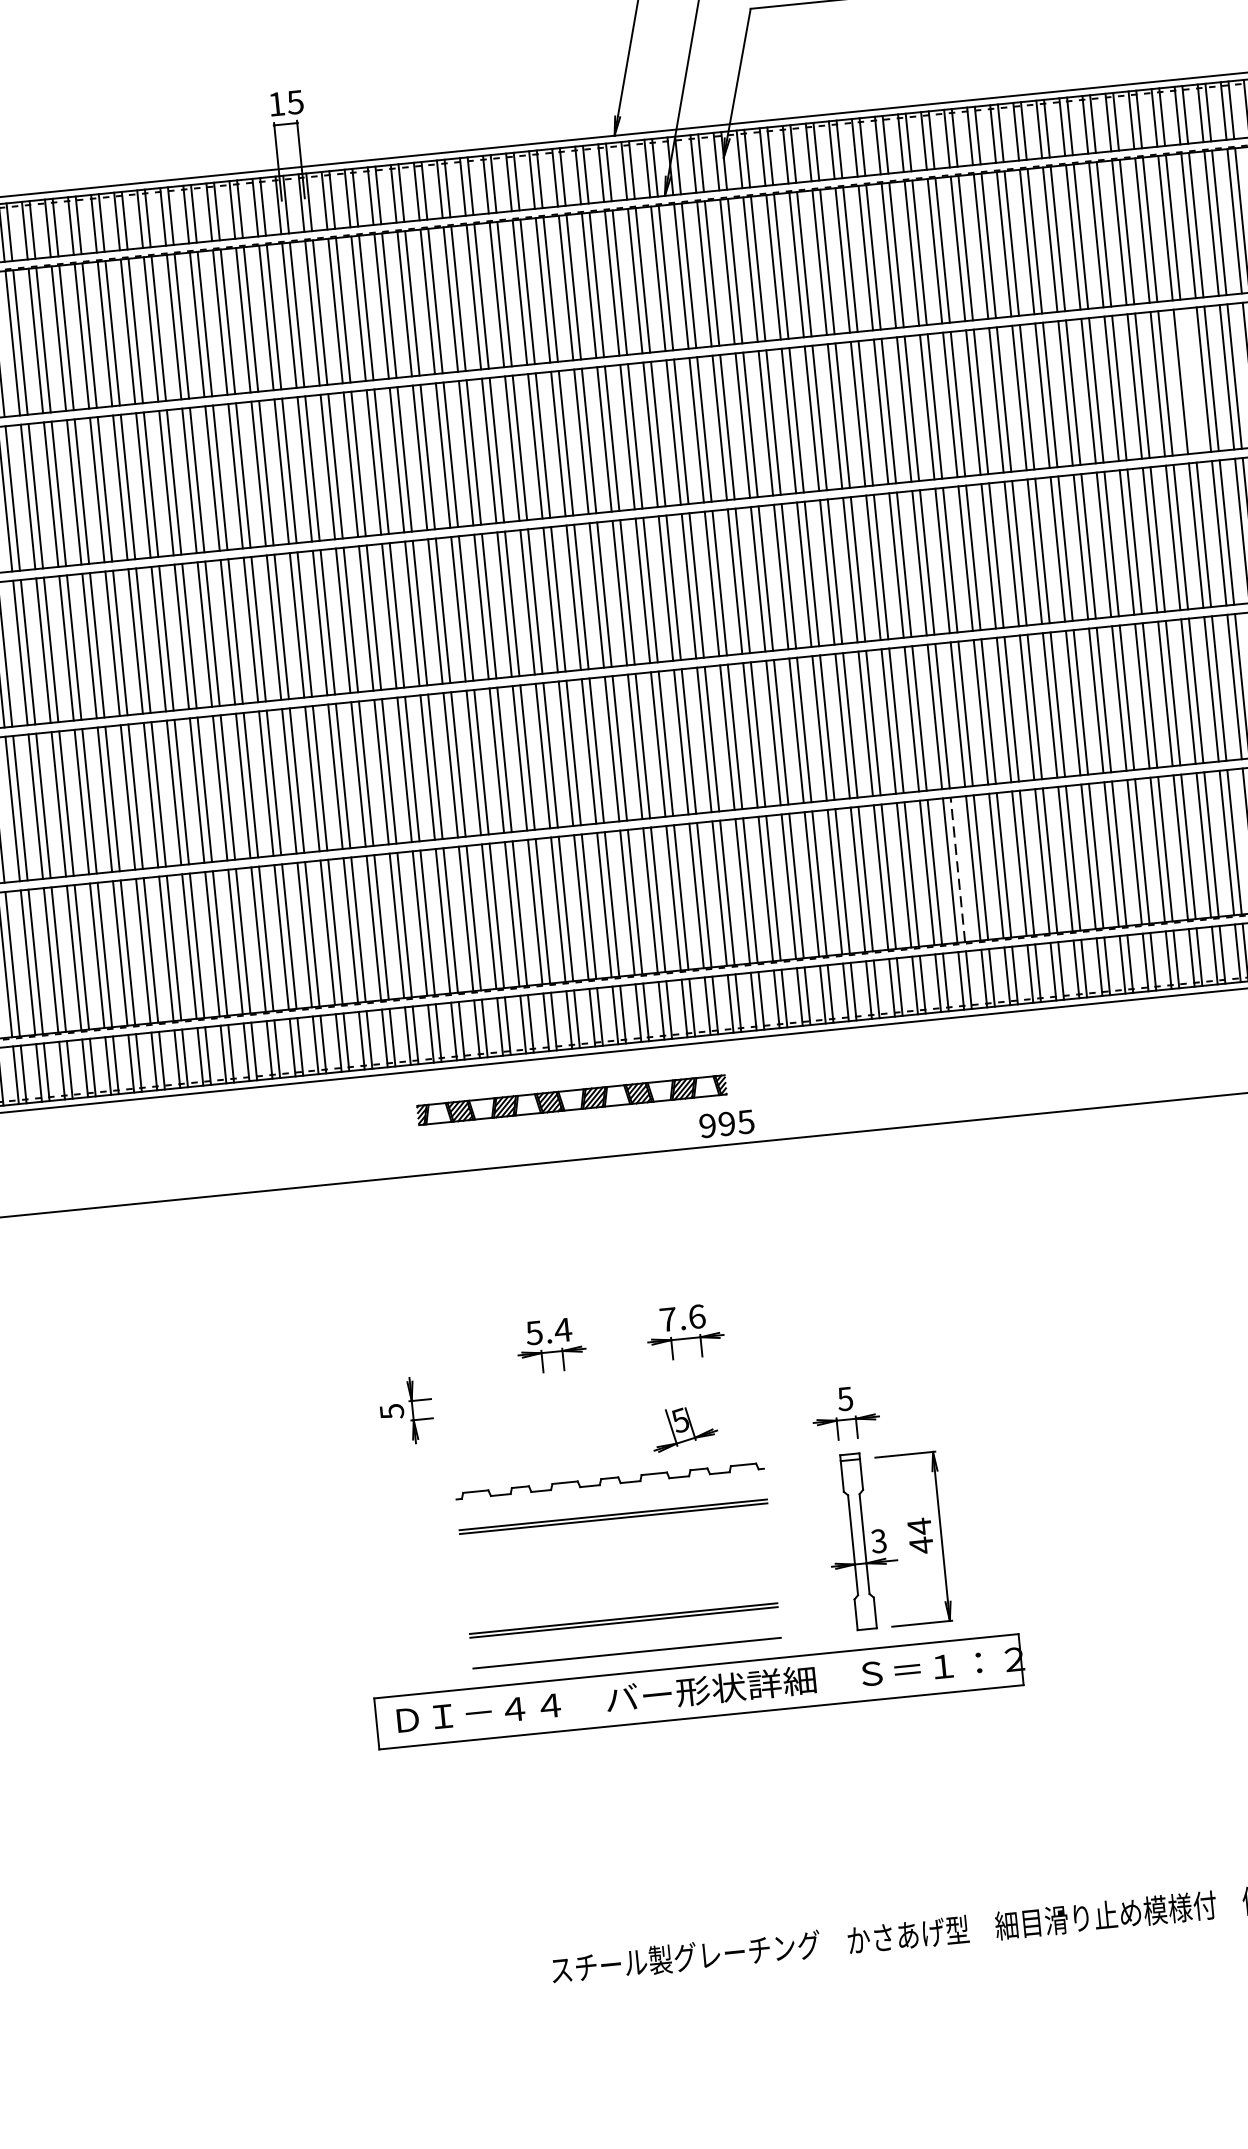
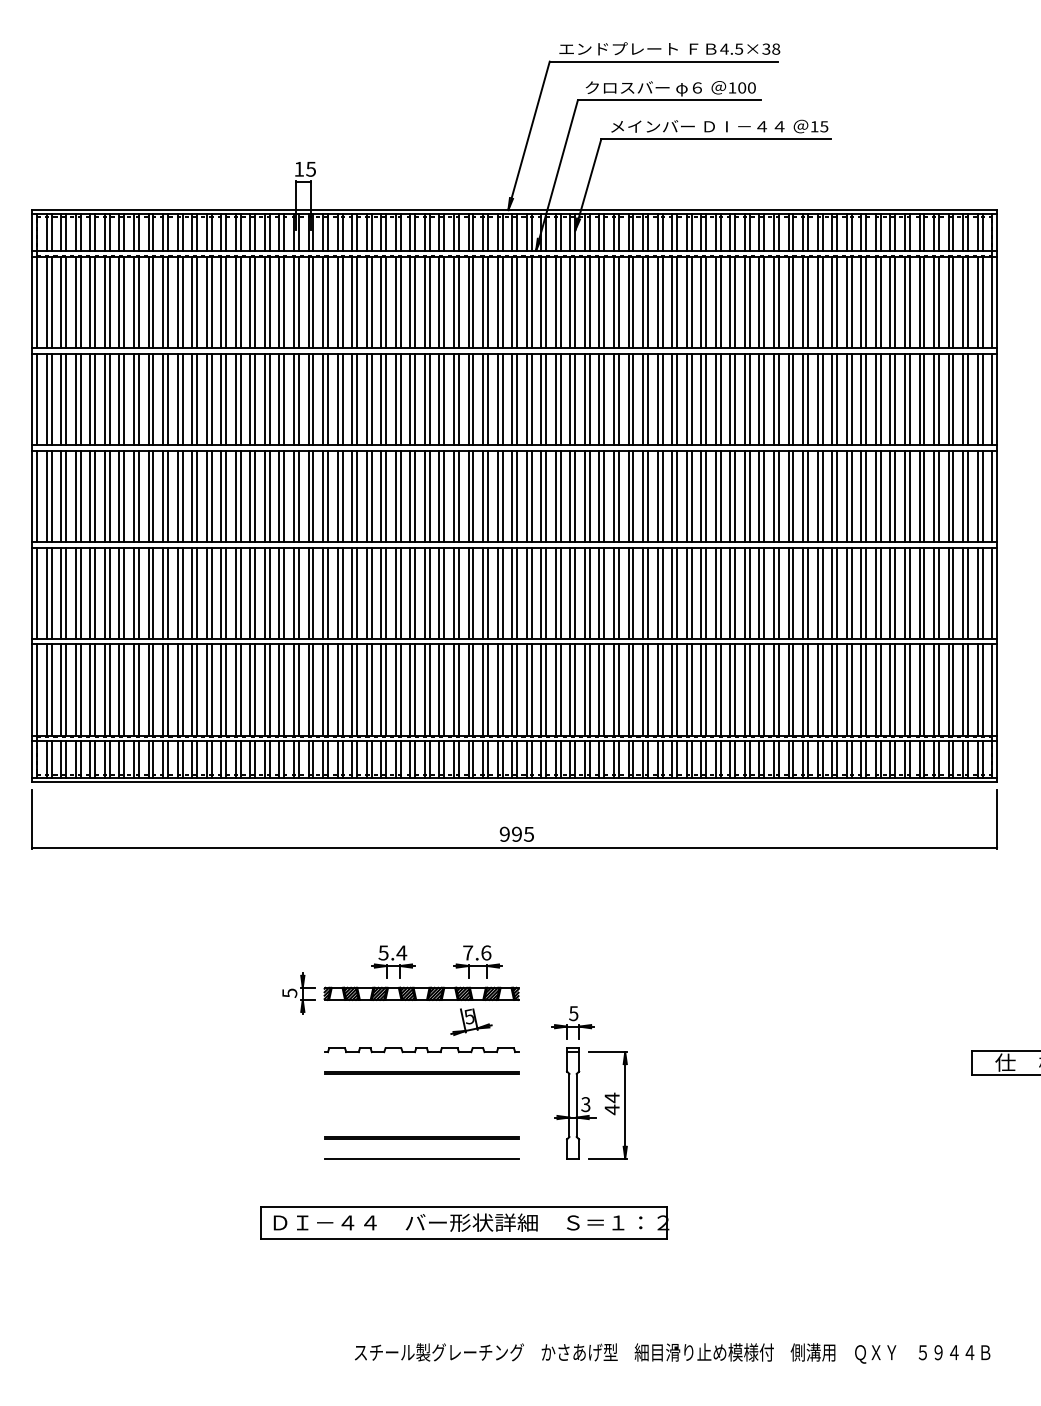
line: (1188, 380) -> (851, 398), added
line: (958, 870) -> (677, 690), dashed -> solid
part: (571, 1099) -> (421, 993), moved
part: (699, 1690) -> (464, 1222), moved

